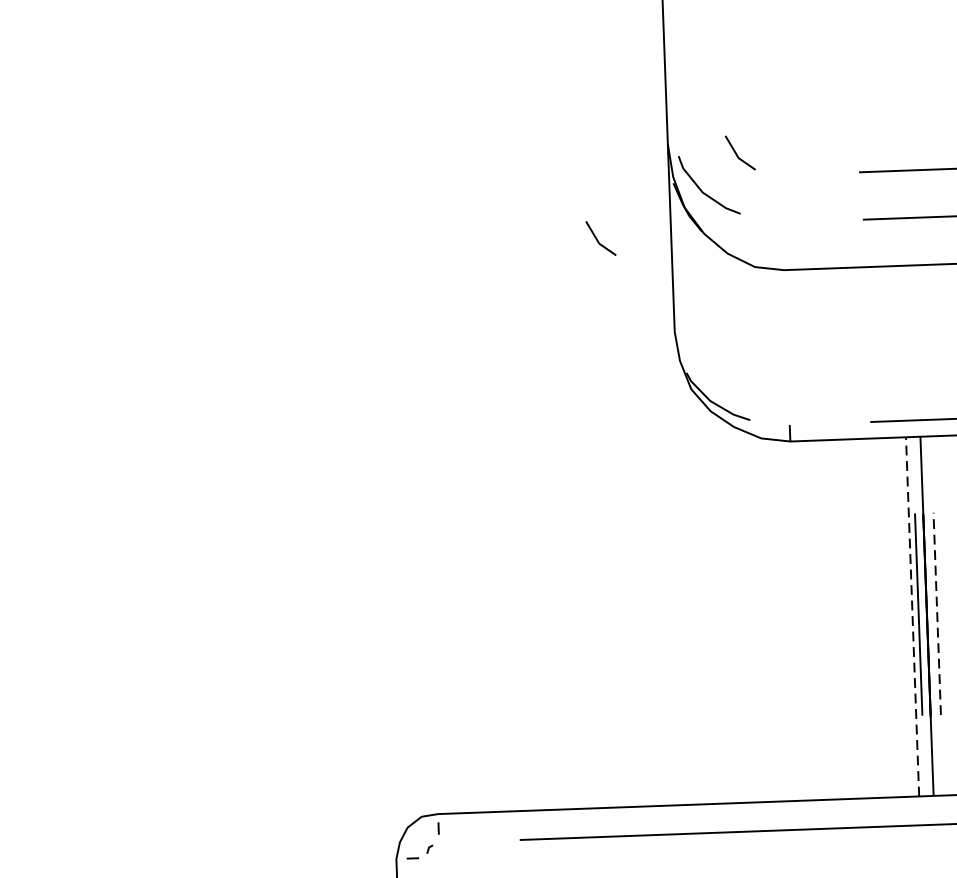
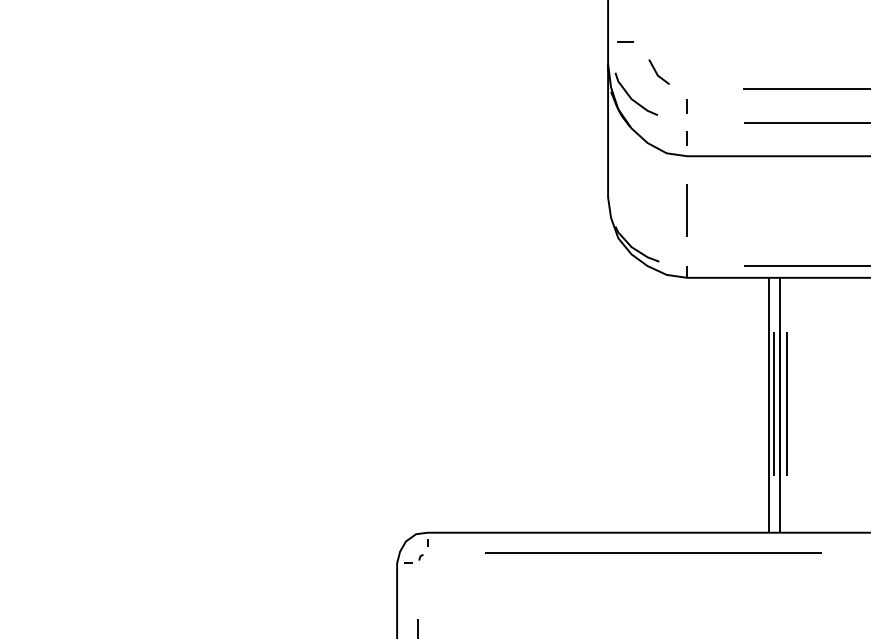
line: (691, 111) -> (625, 41), added
line: (780, 200) -> (686, 106), added
part: (599, 237) -> (557, 128), removed
line: (782, 245) -> (686, 138), added
line: (785, 346) -> (686, 210), added
line: (936, 613) -> (786, 403), dashed -> solid
line: (912, 615) -> (769, 404), dashed -> solid

